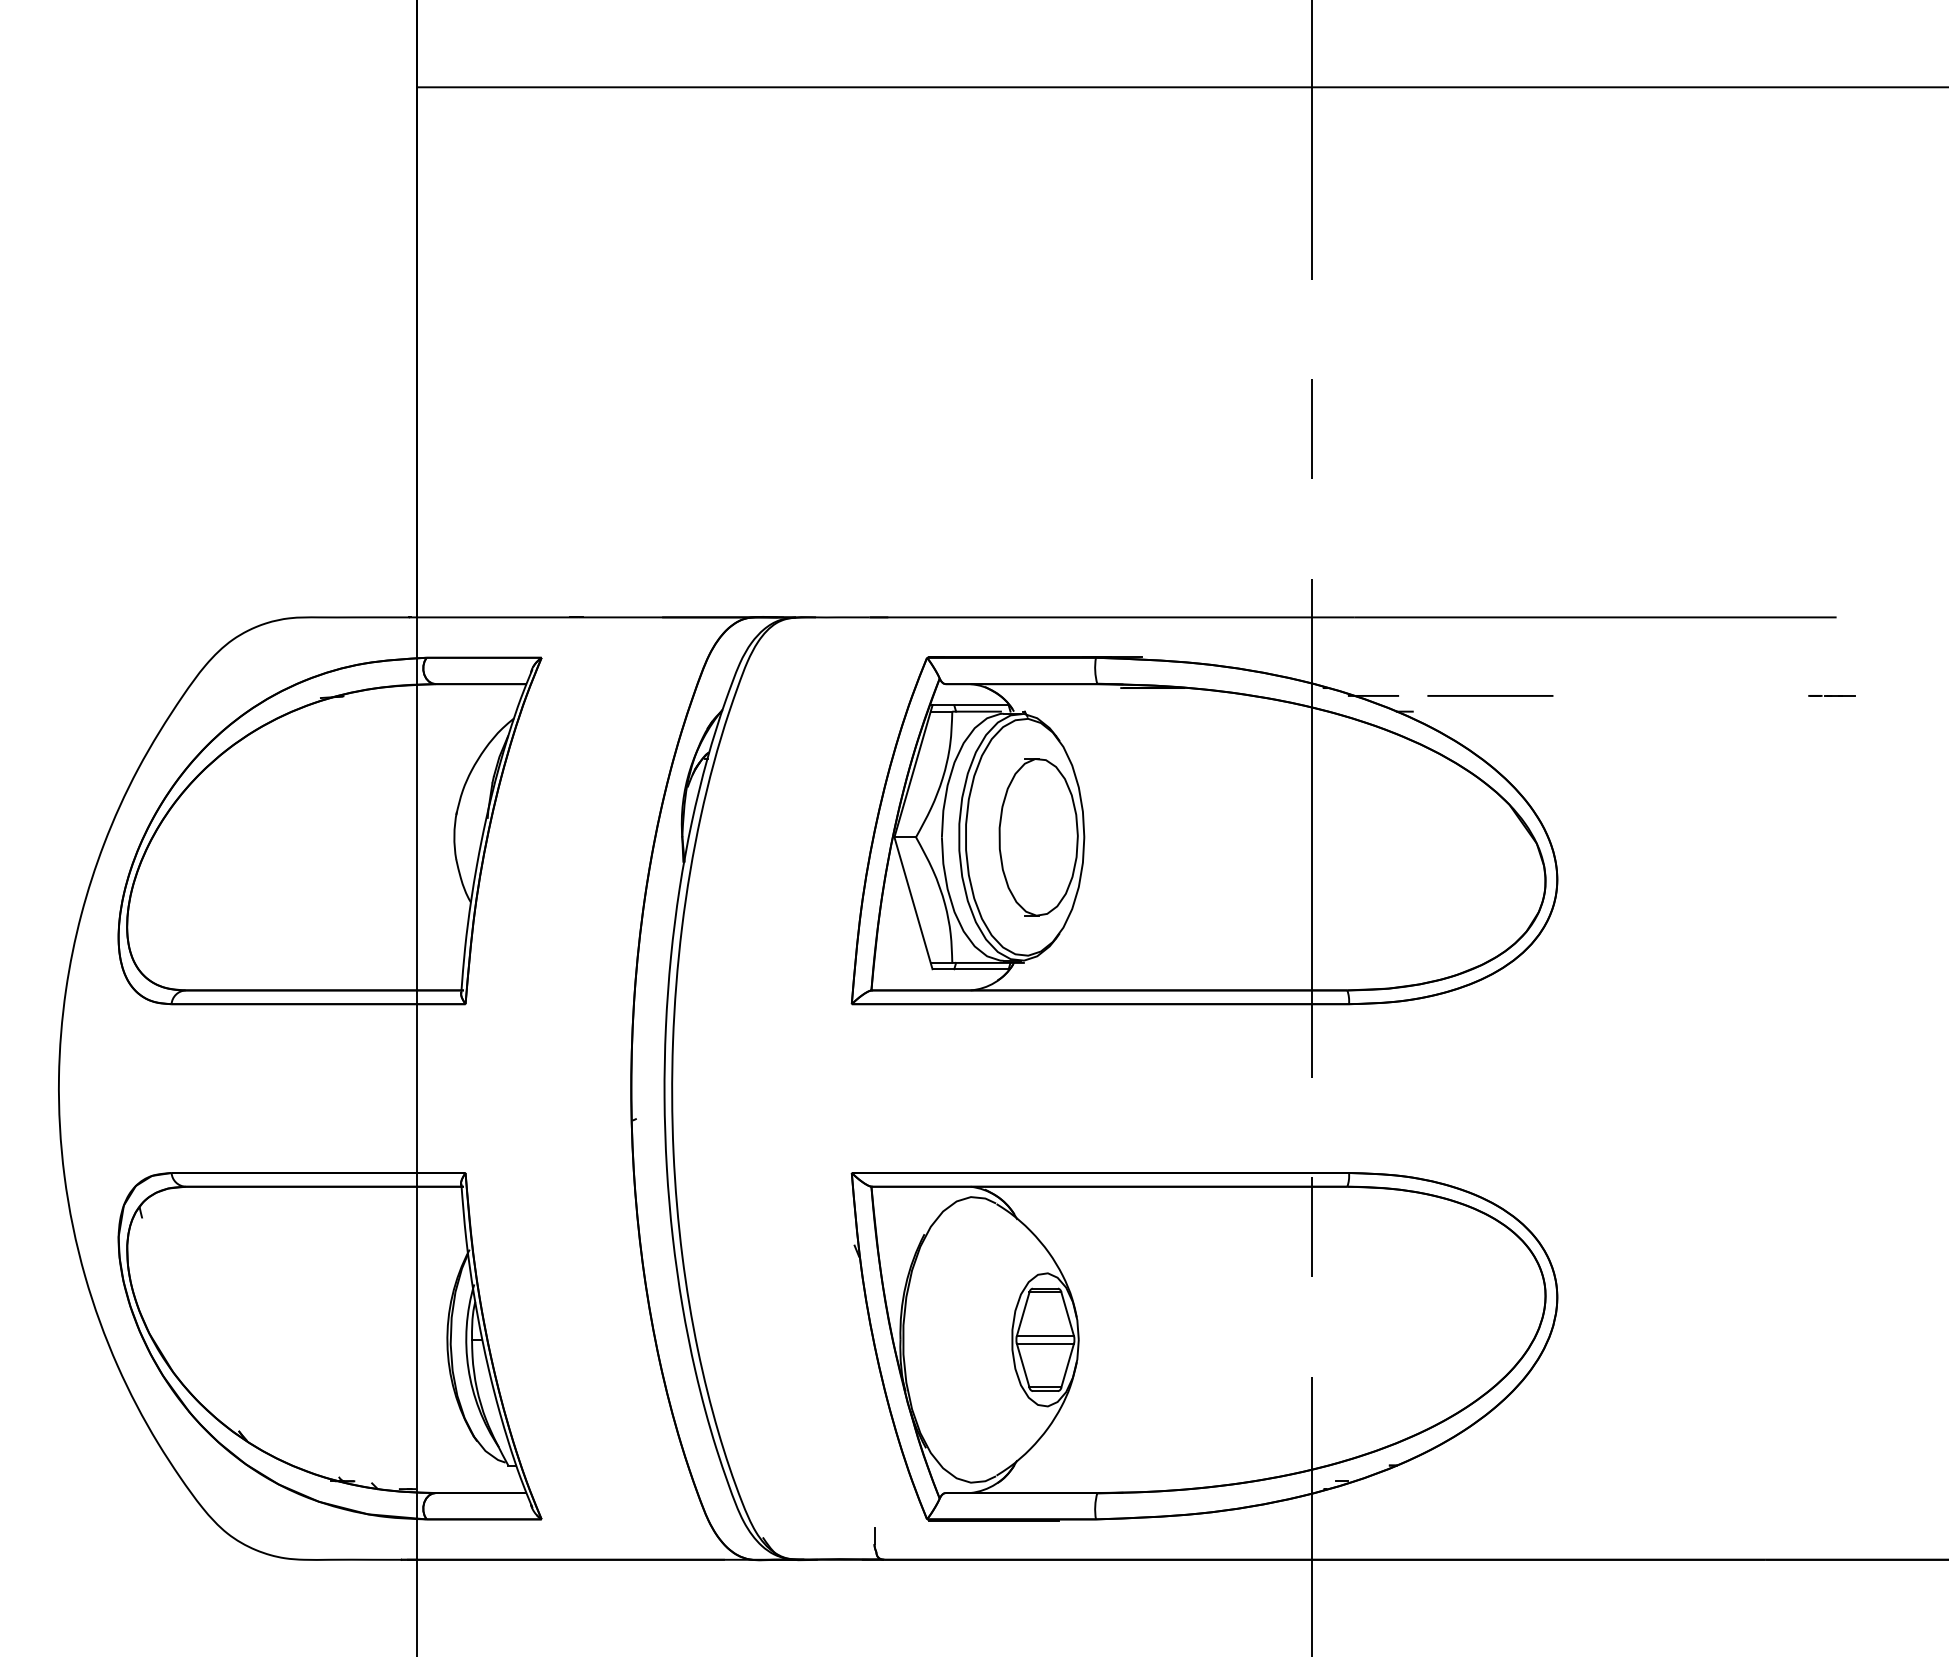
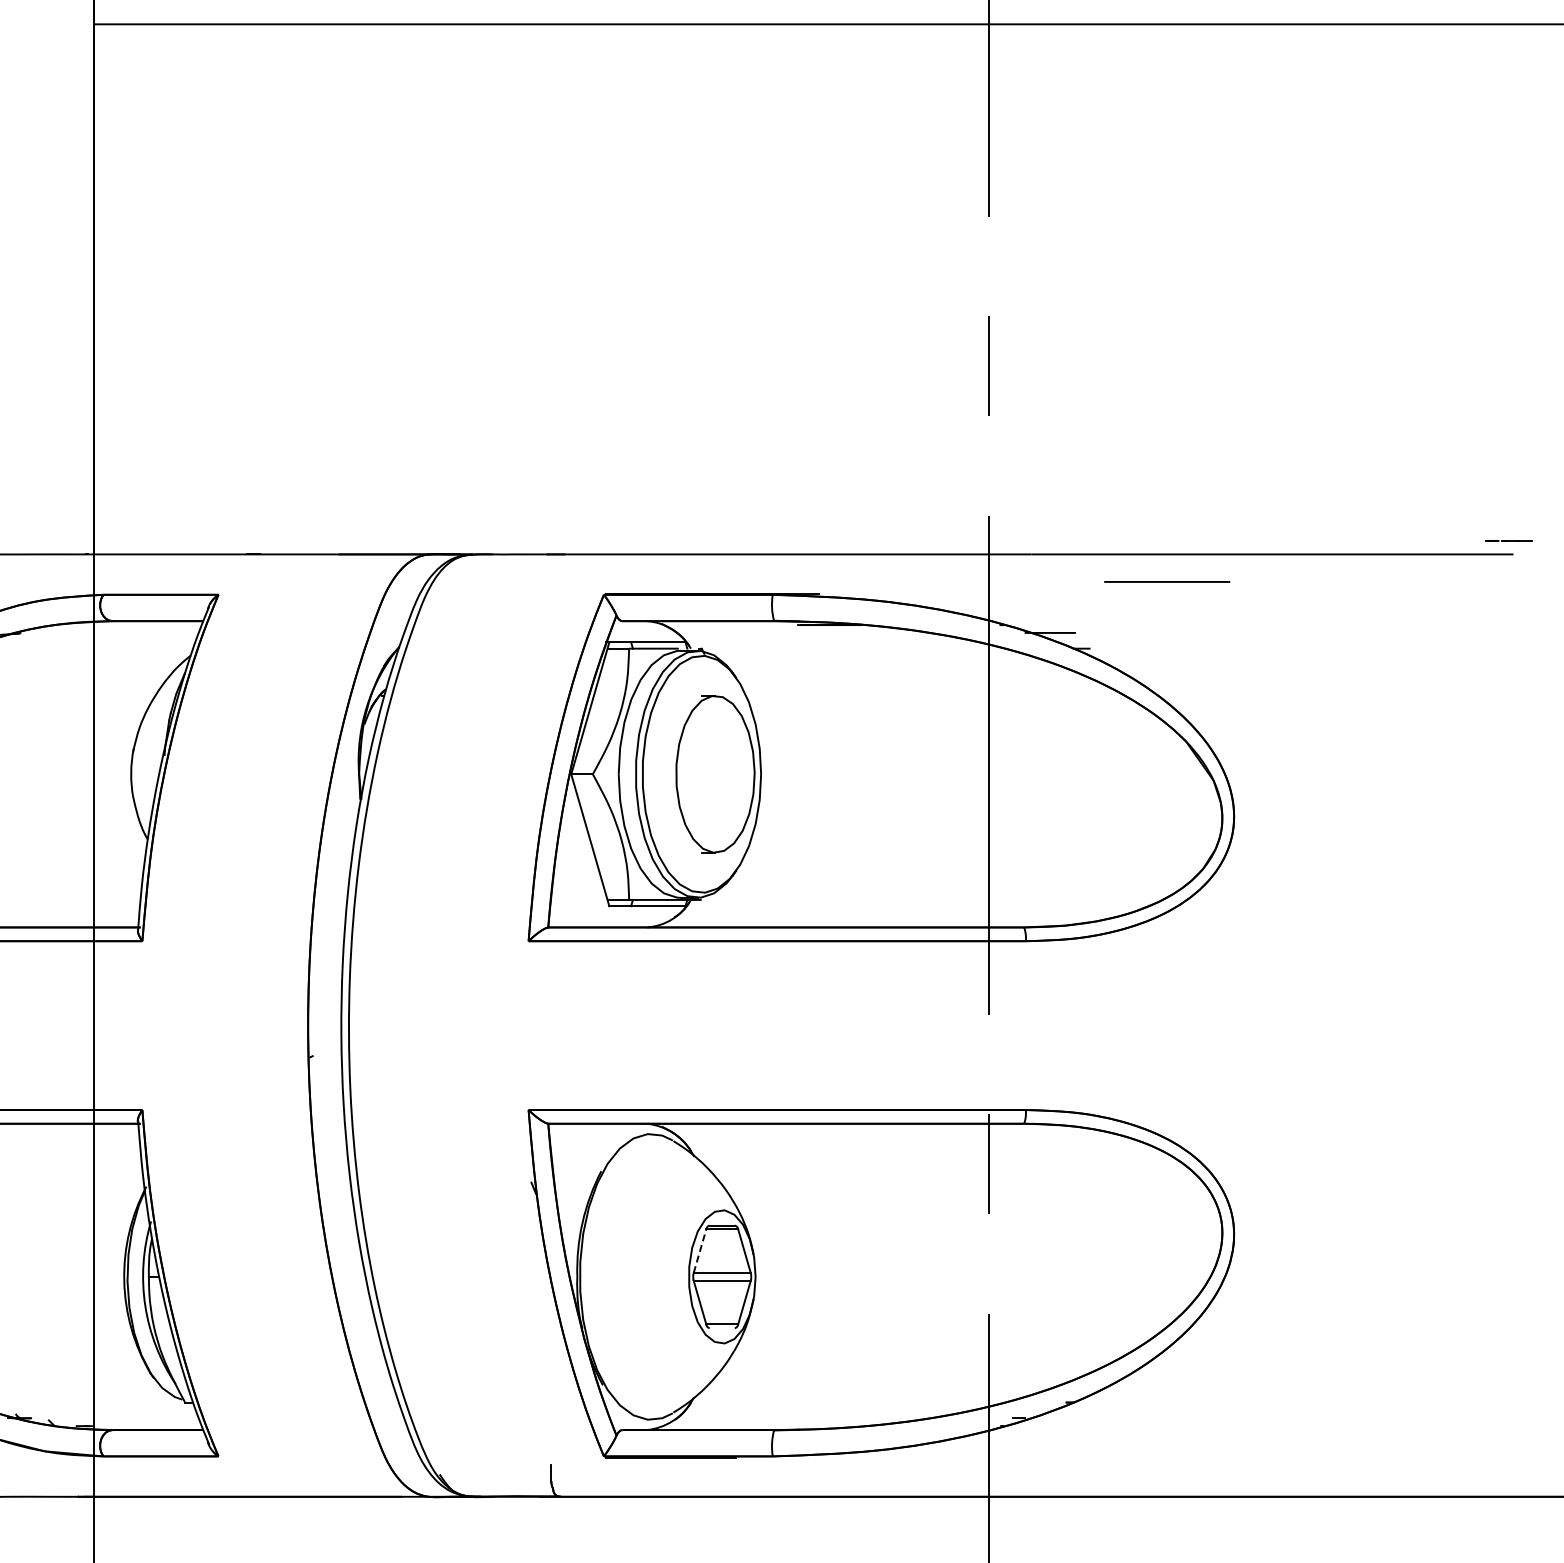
line: (1490, 695) -> (1167, 581), moved
line: (1831, 695) -> (1508, 540), moved
line: (1023, 1314) -> (700, 1251), solid -> dashed
line: (1045, 1391) -> (722, 1328), removed

